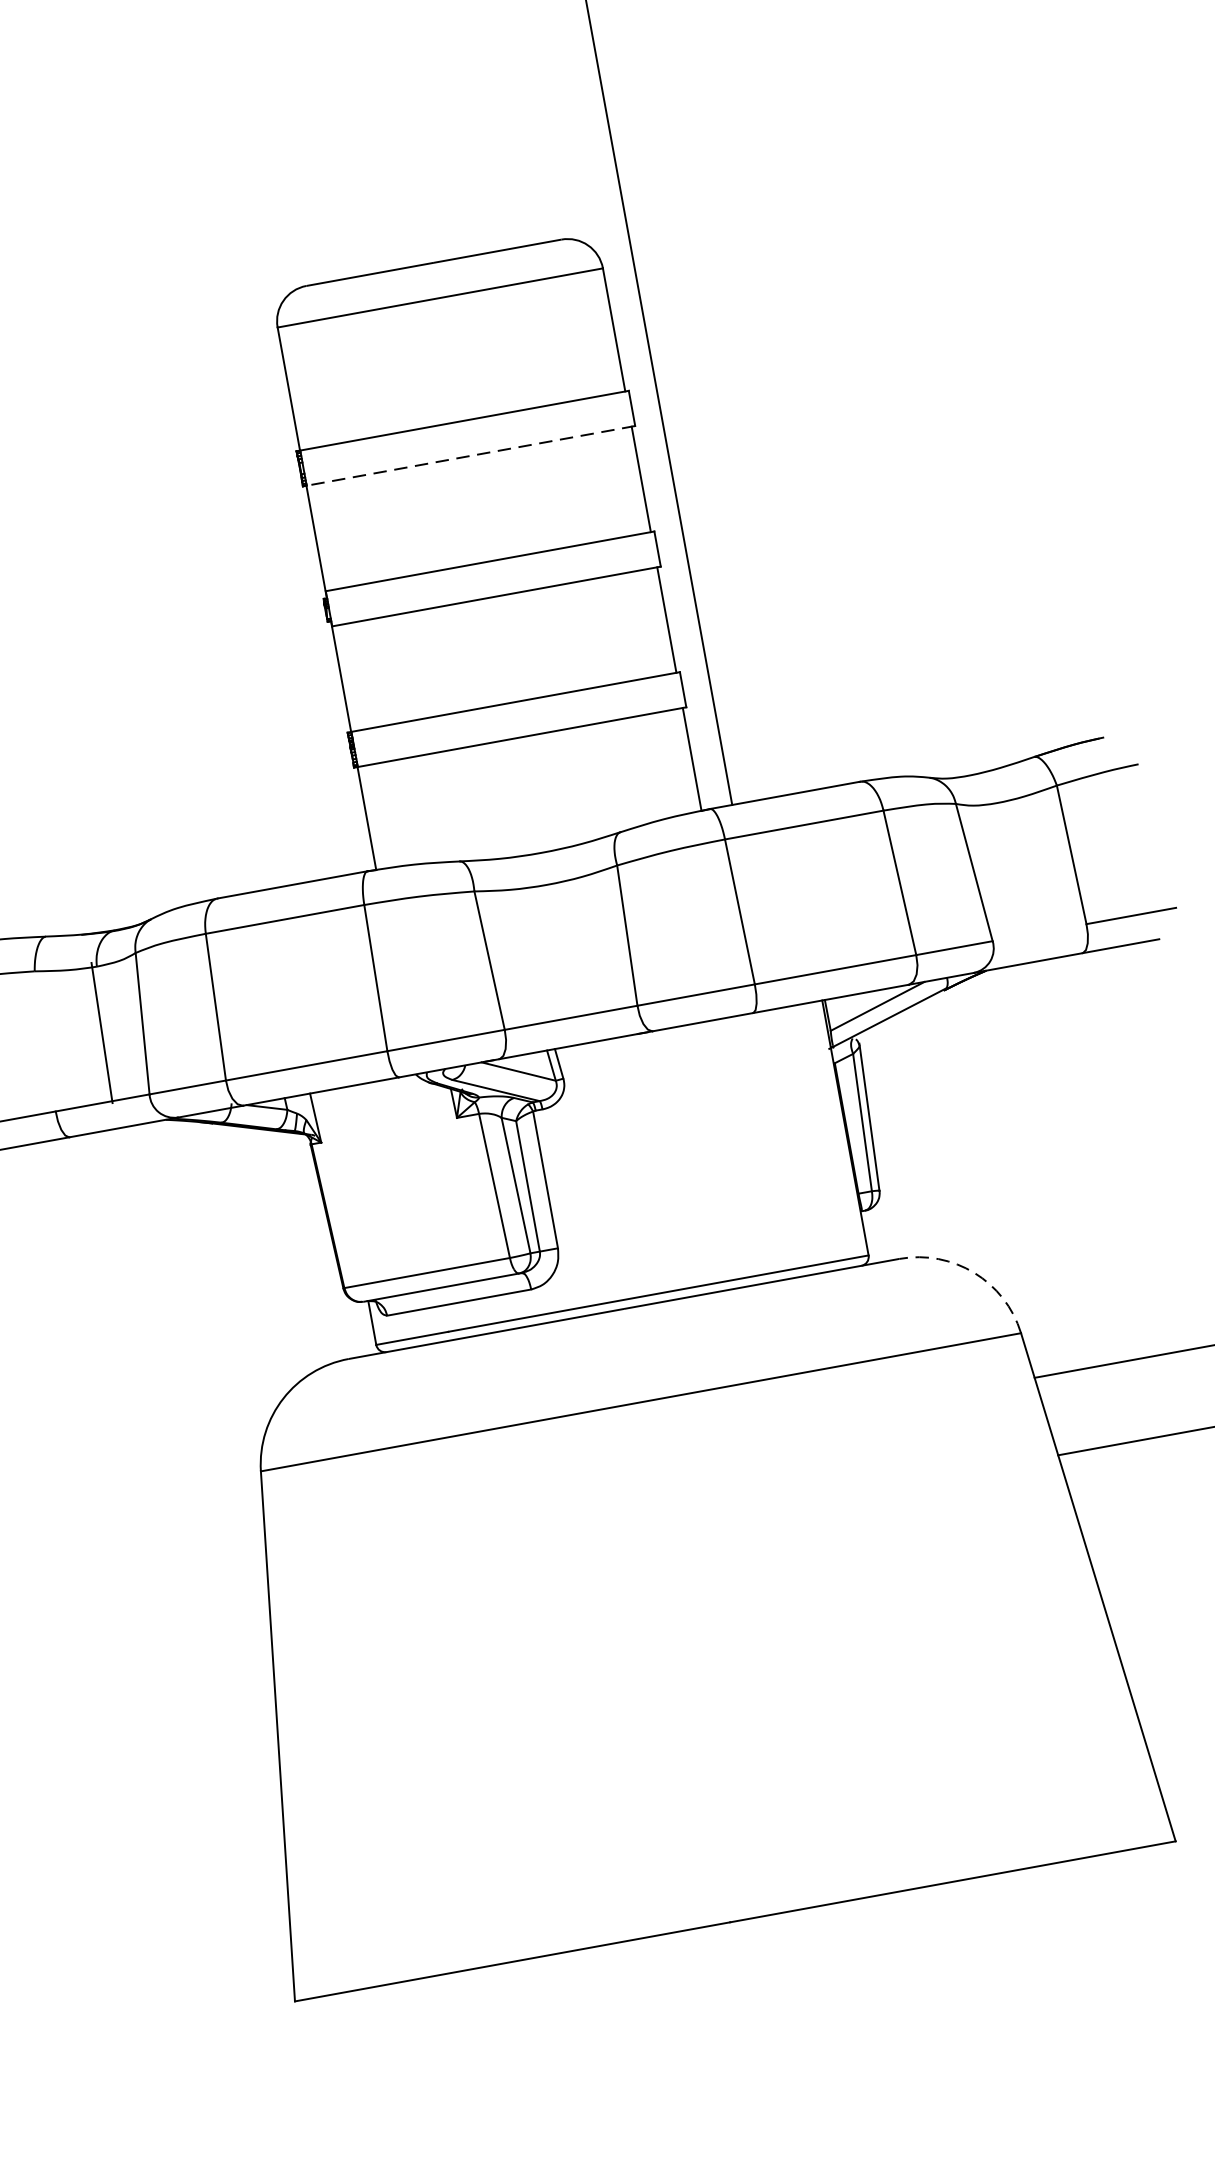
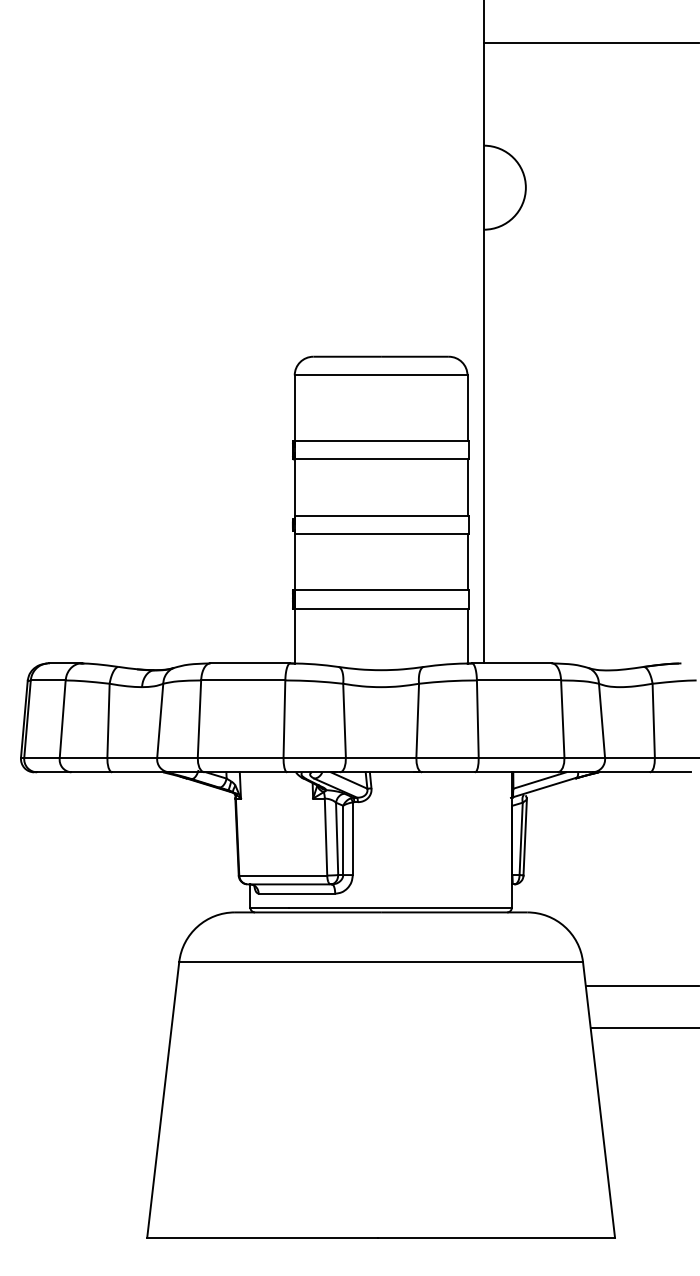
line: (469, 456) -> (381, 459), dashed -> solid
line: (1038, 932) -> (629, 757), added
line: (101, 1032) -> (108, 720), moved
arc: (974, 1272) -> (564, 926), dashed -> solid

